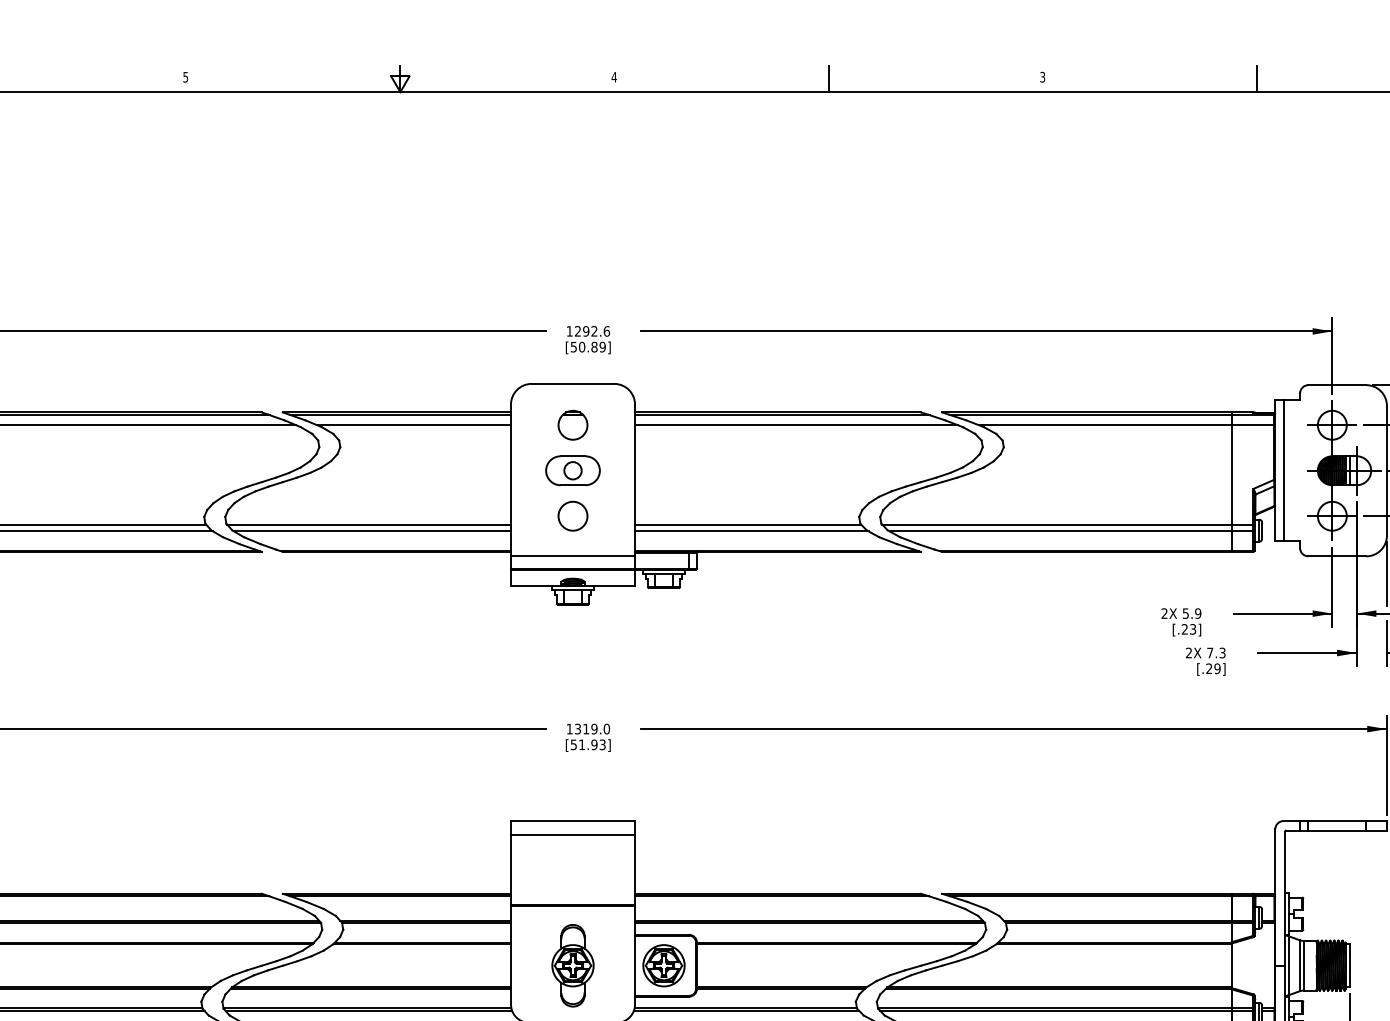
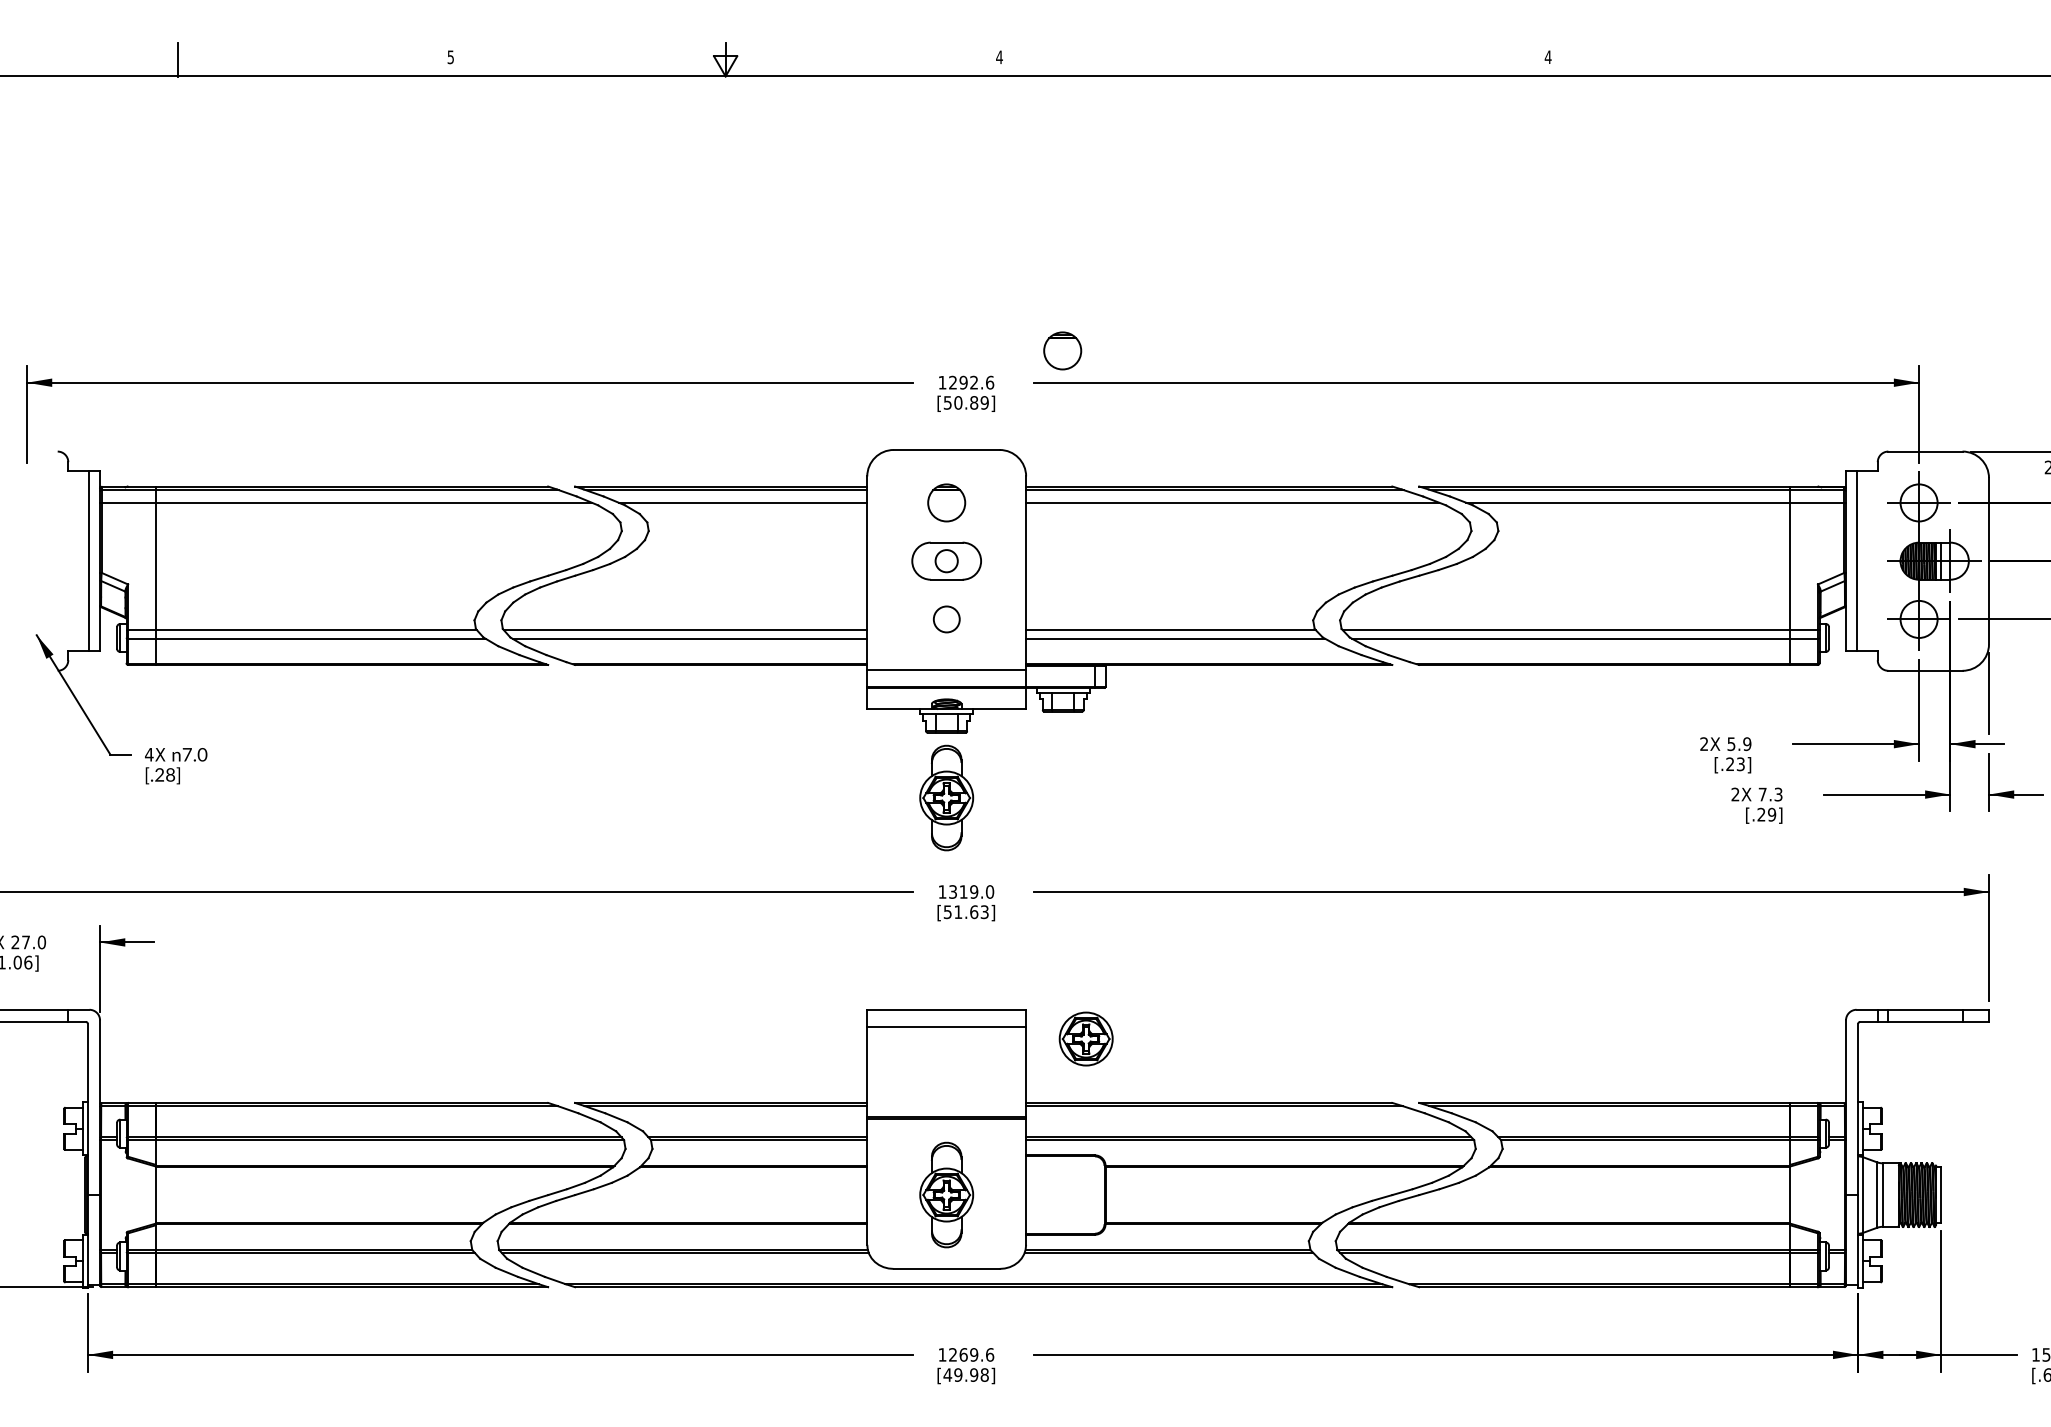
text: (1042, 77) -> (1547, 57), 3 -> 4
line: (828, 78) -> (1274, 59), removed
line: (1256, 78) -> (1822, 59), removed
part: (663, 306) -> (1062, 350), added
circle: (572, 516) -> (946, 619), size x0.7
part: (572, 655) -> (946, 797), added
text: (594, 745) -> (974, 912), [51.93] -> [51.63]
part: (663, 965) -> (1085, 1038), moved

